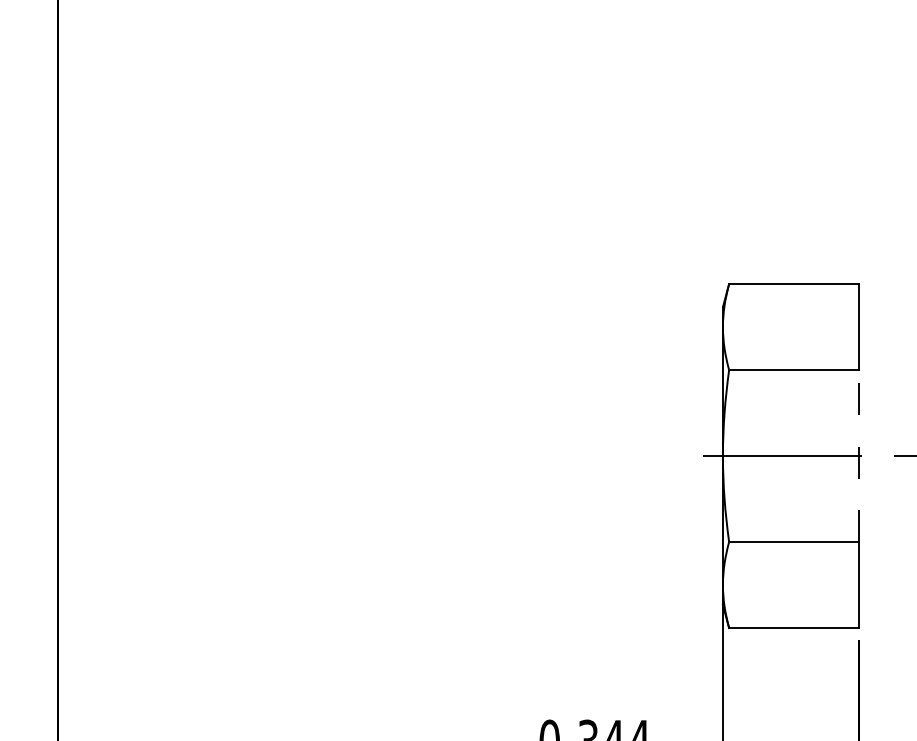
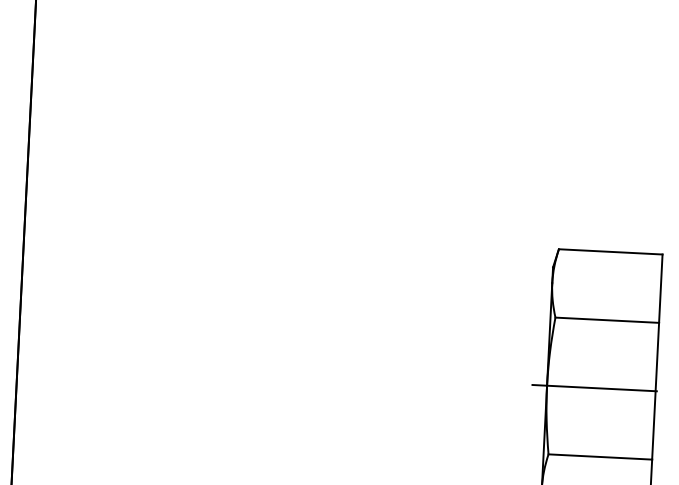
line: (859, 456) -> (655, 391), dashed -> solid

